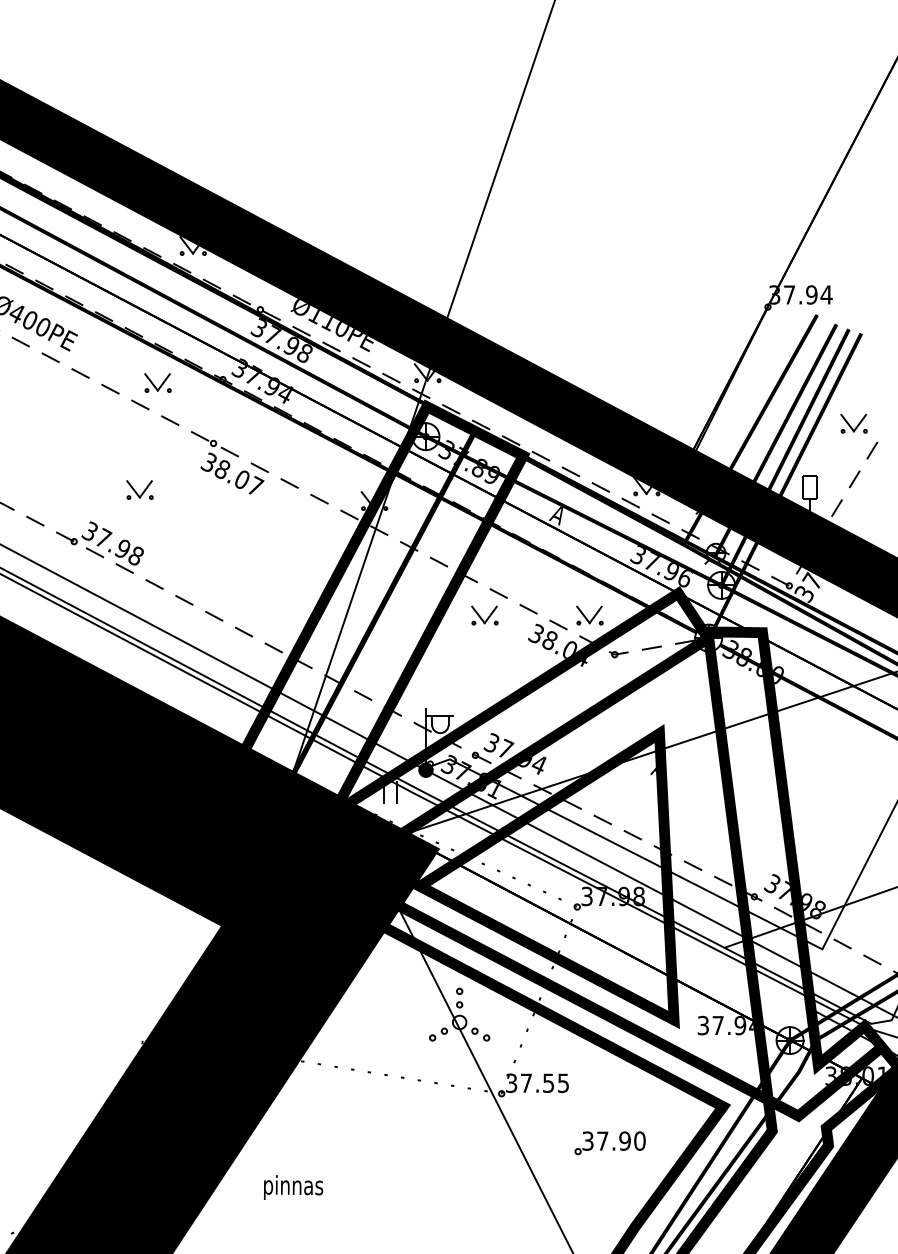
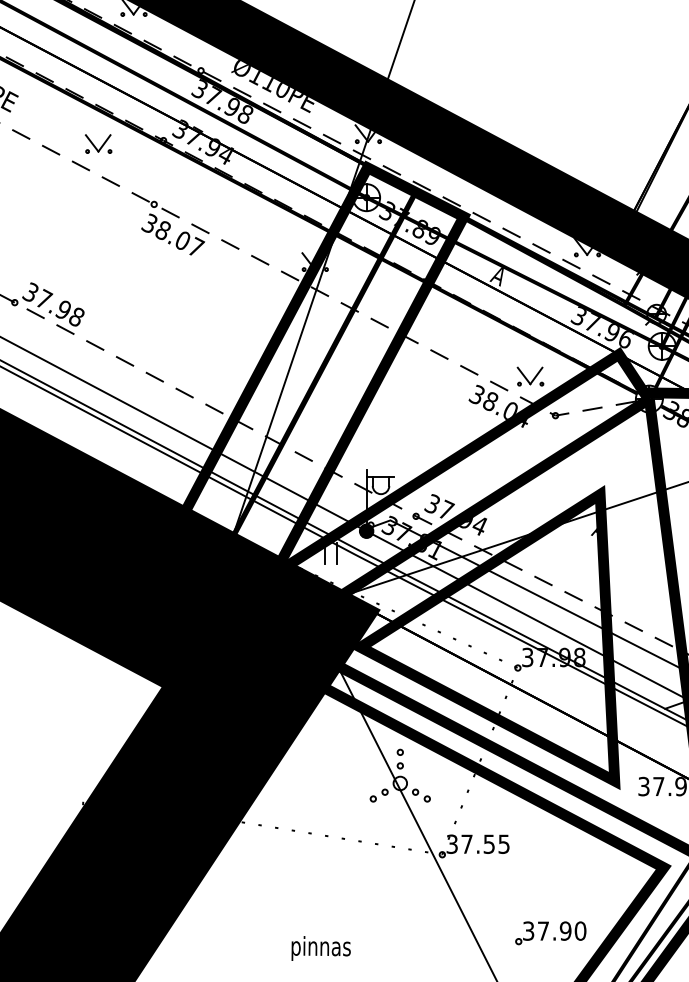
part: (139, 489) -> (80, 250), removed
part: (484, 615) -> (425, 376), removed
part: (609, 1143) -> (550, 933), moved
text: (293, 1187) -> (321, 948), moved

